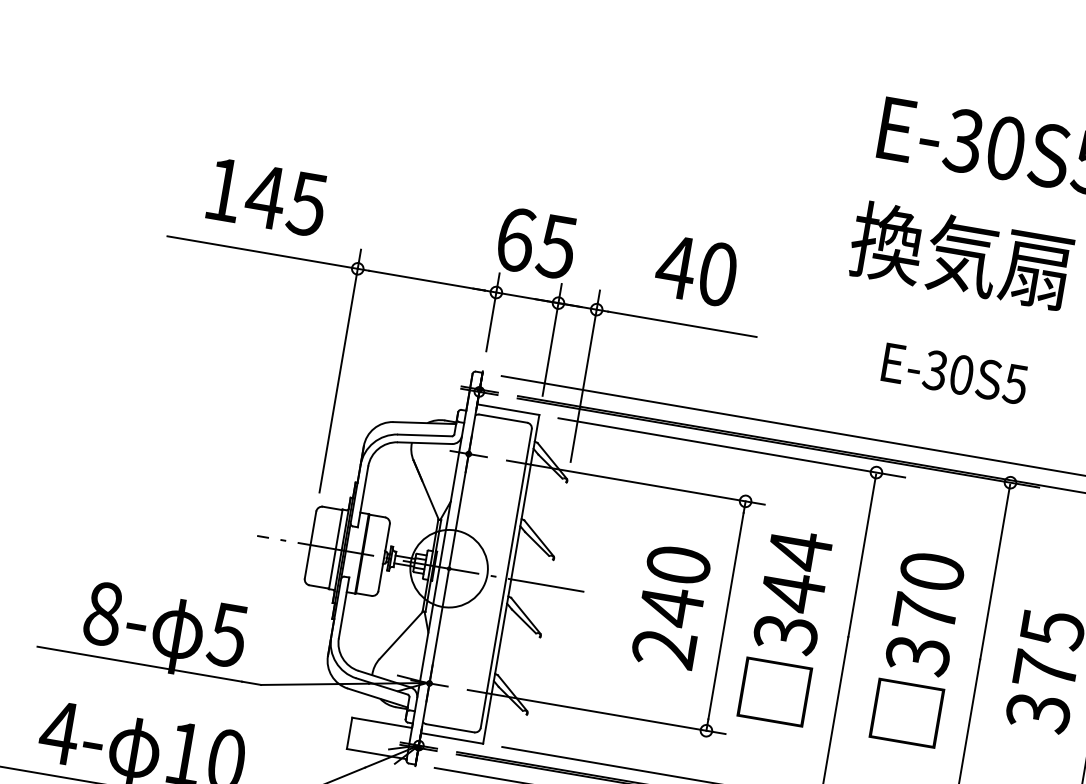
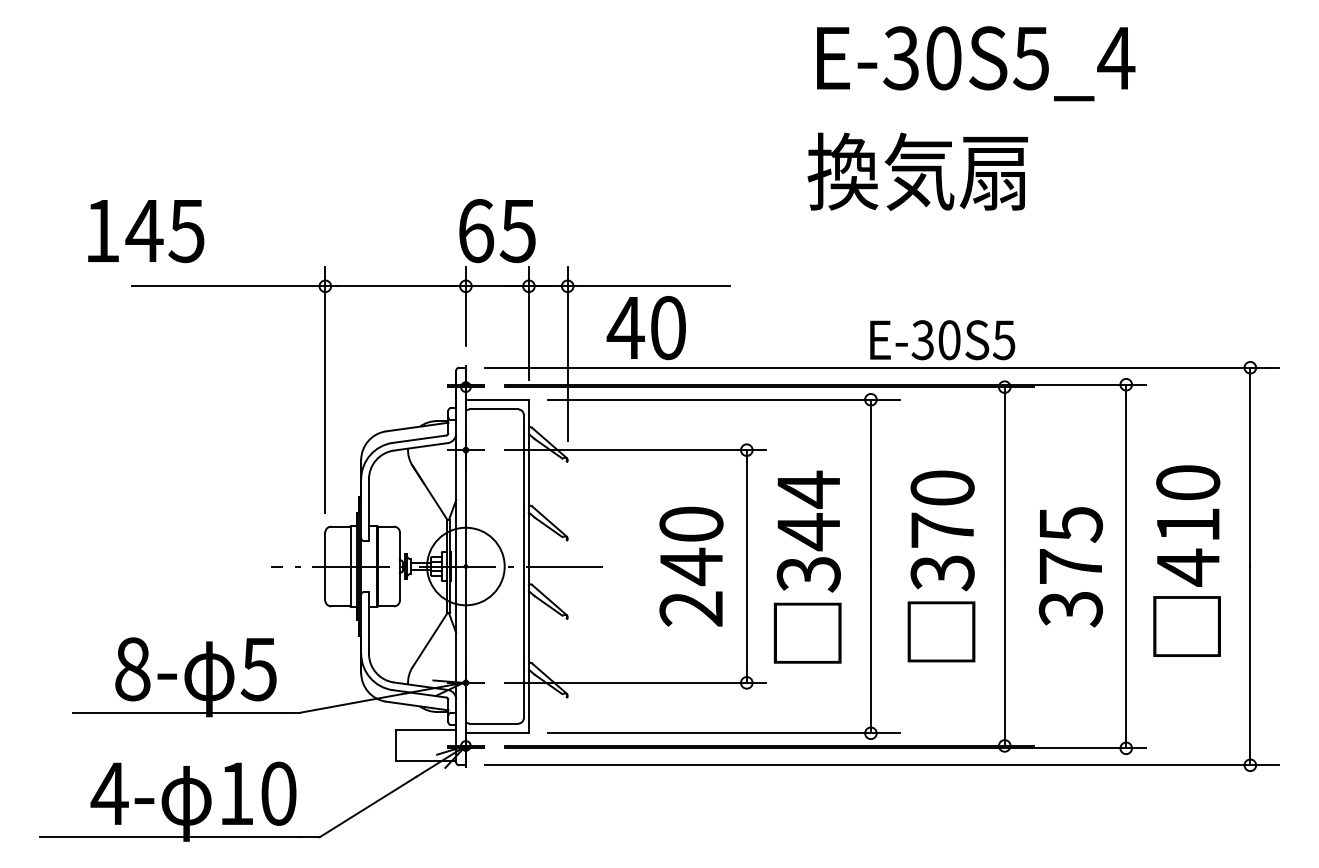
text: (267, 197) -> (146, 231), moved
text: (695, 270) -> (645, 328), moved
text: (954, 374) -> (942, 340), moved

